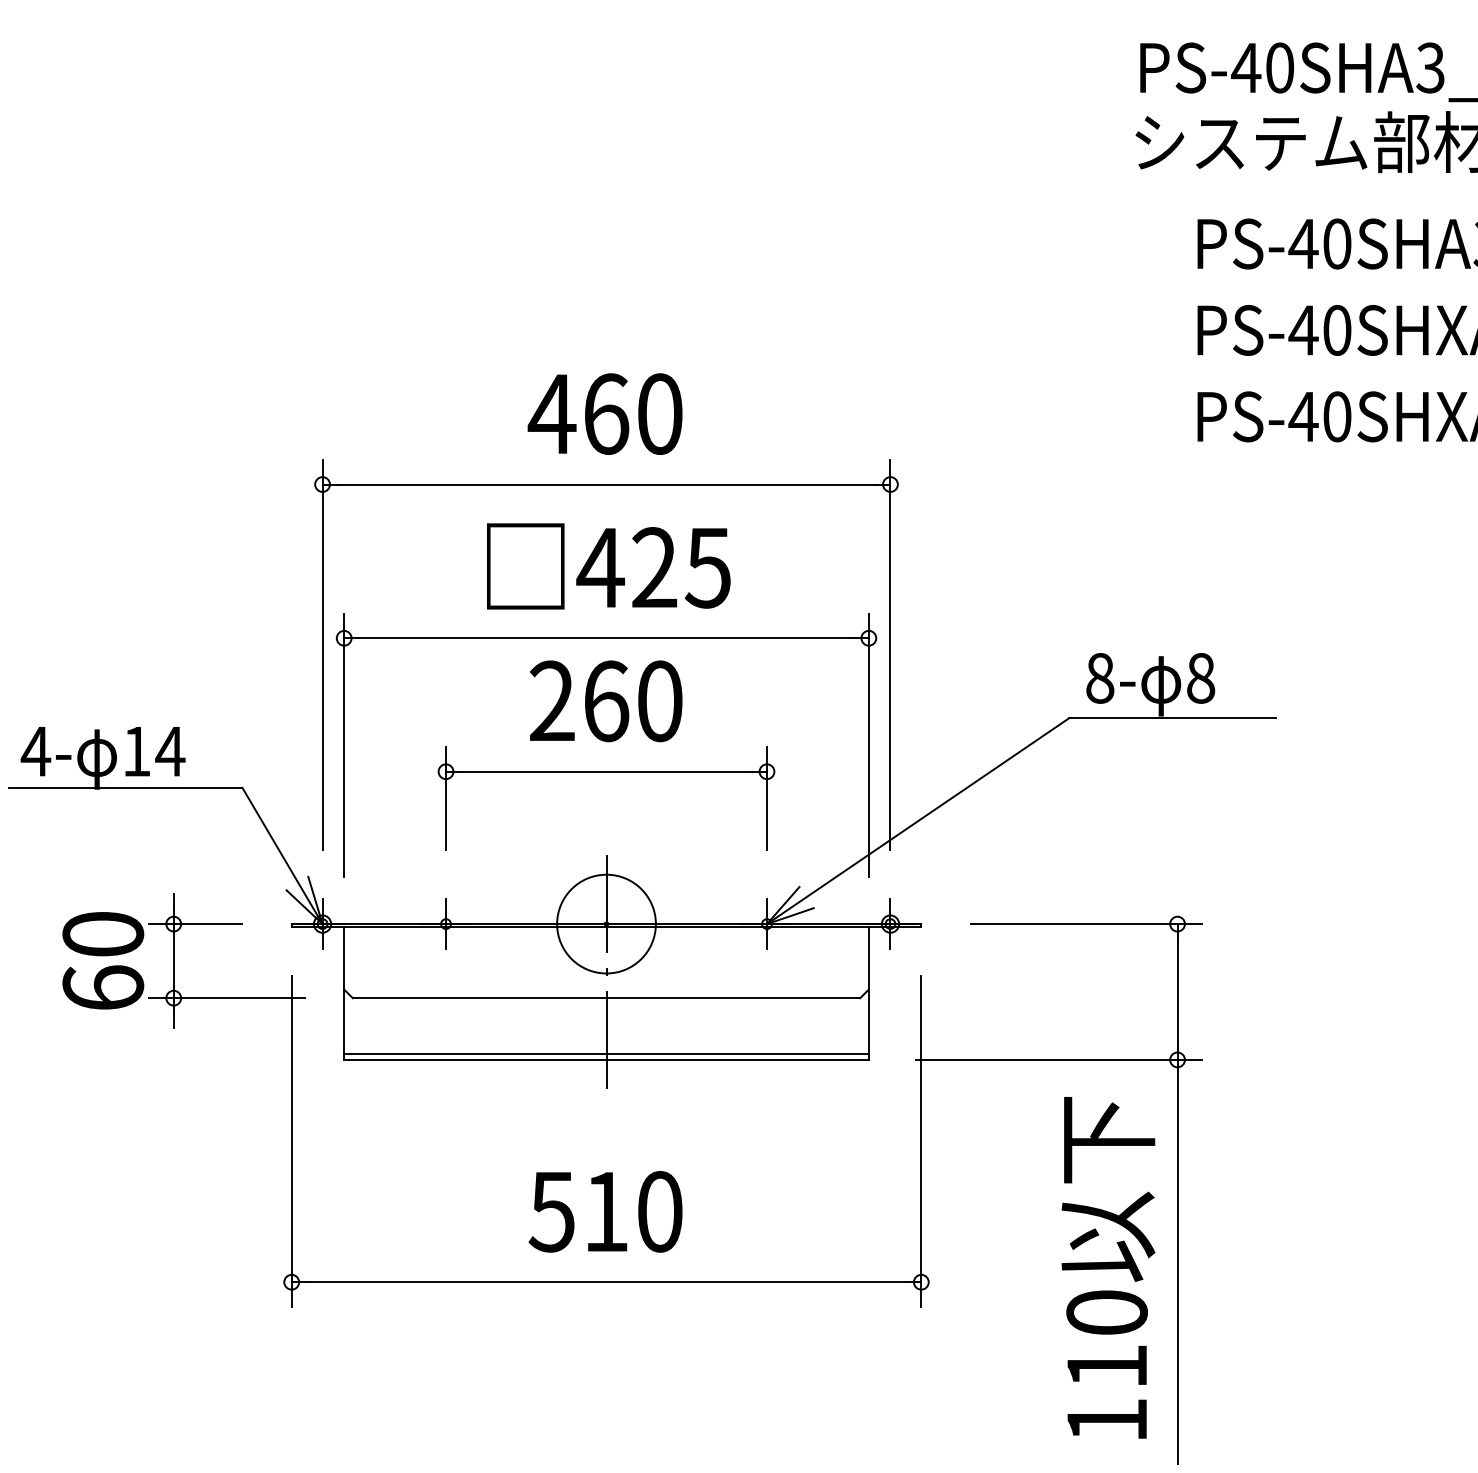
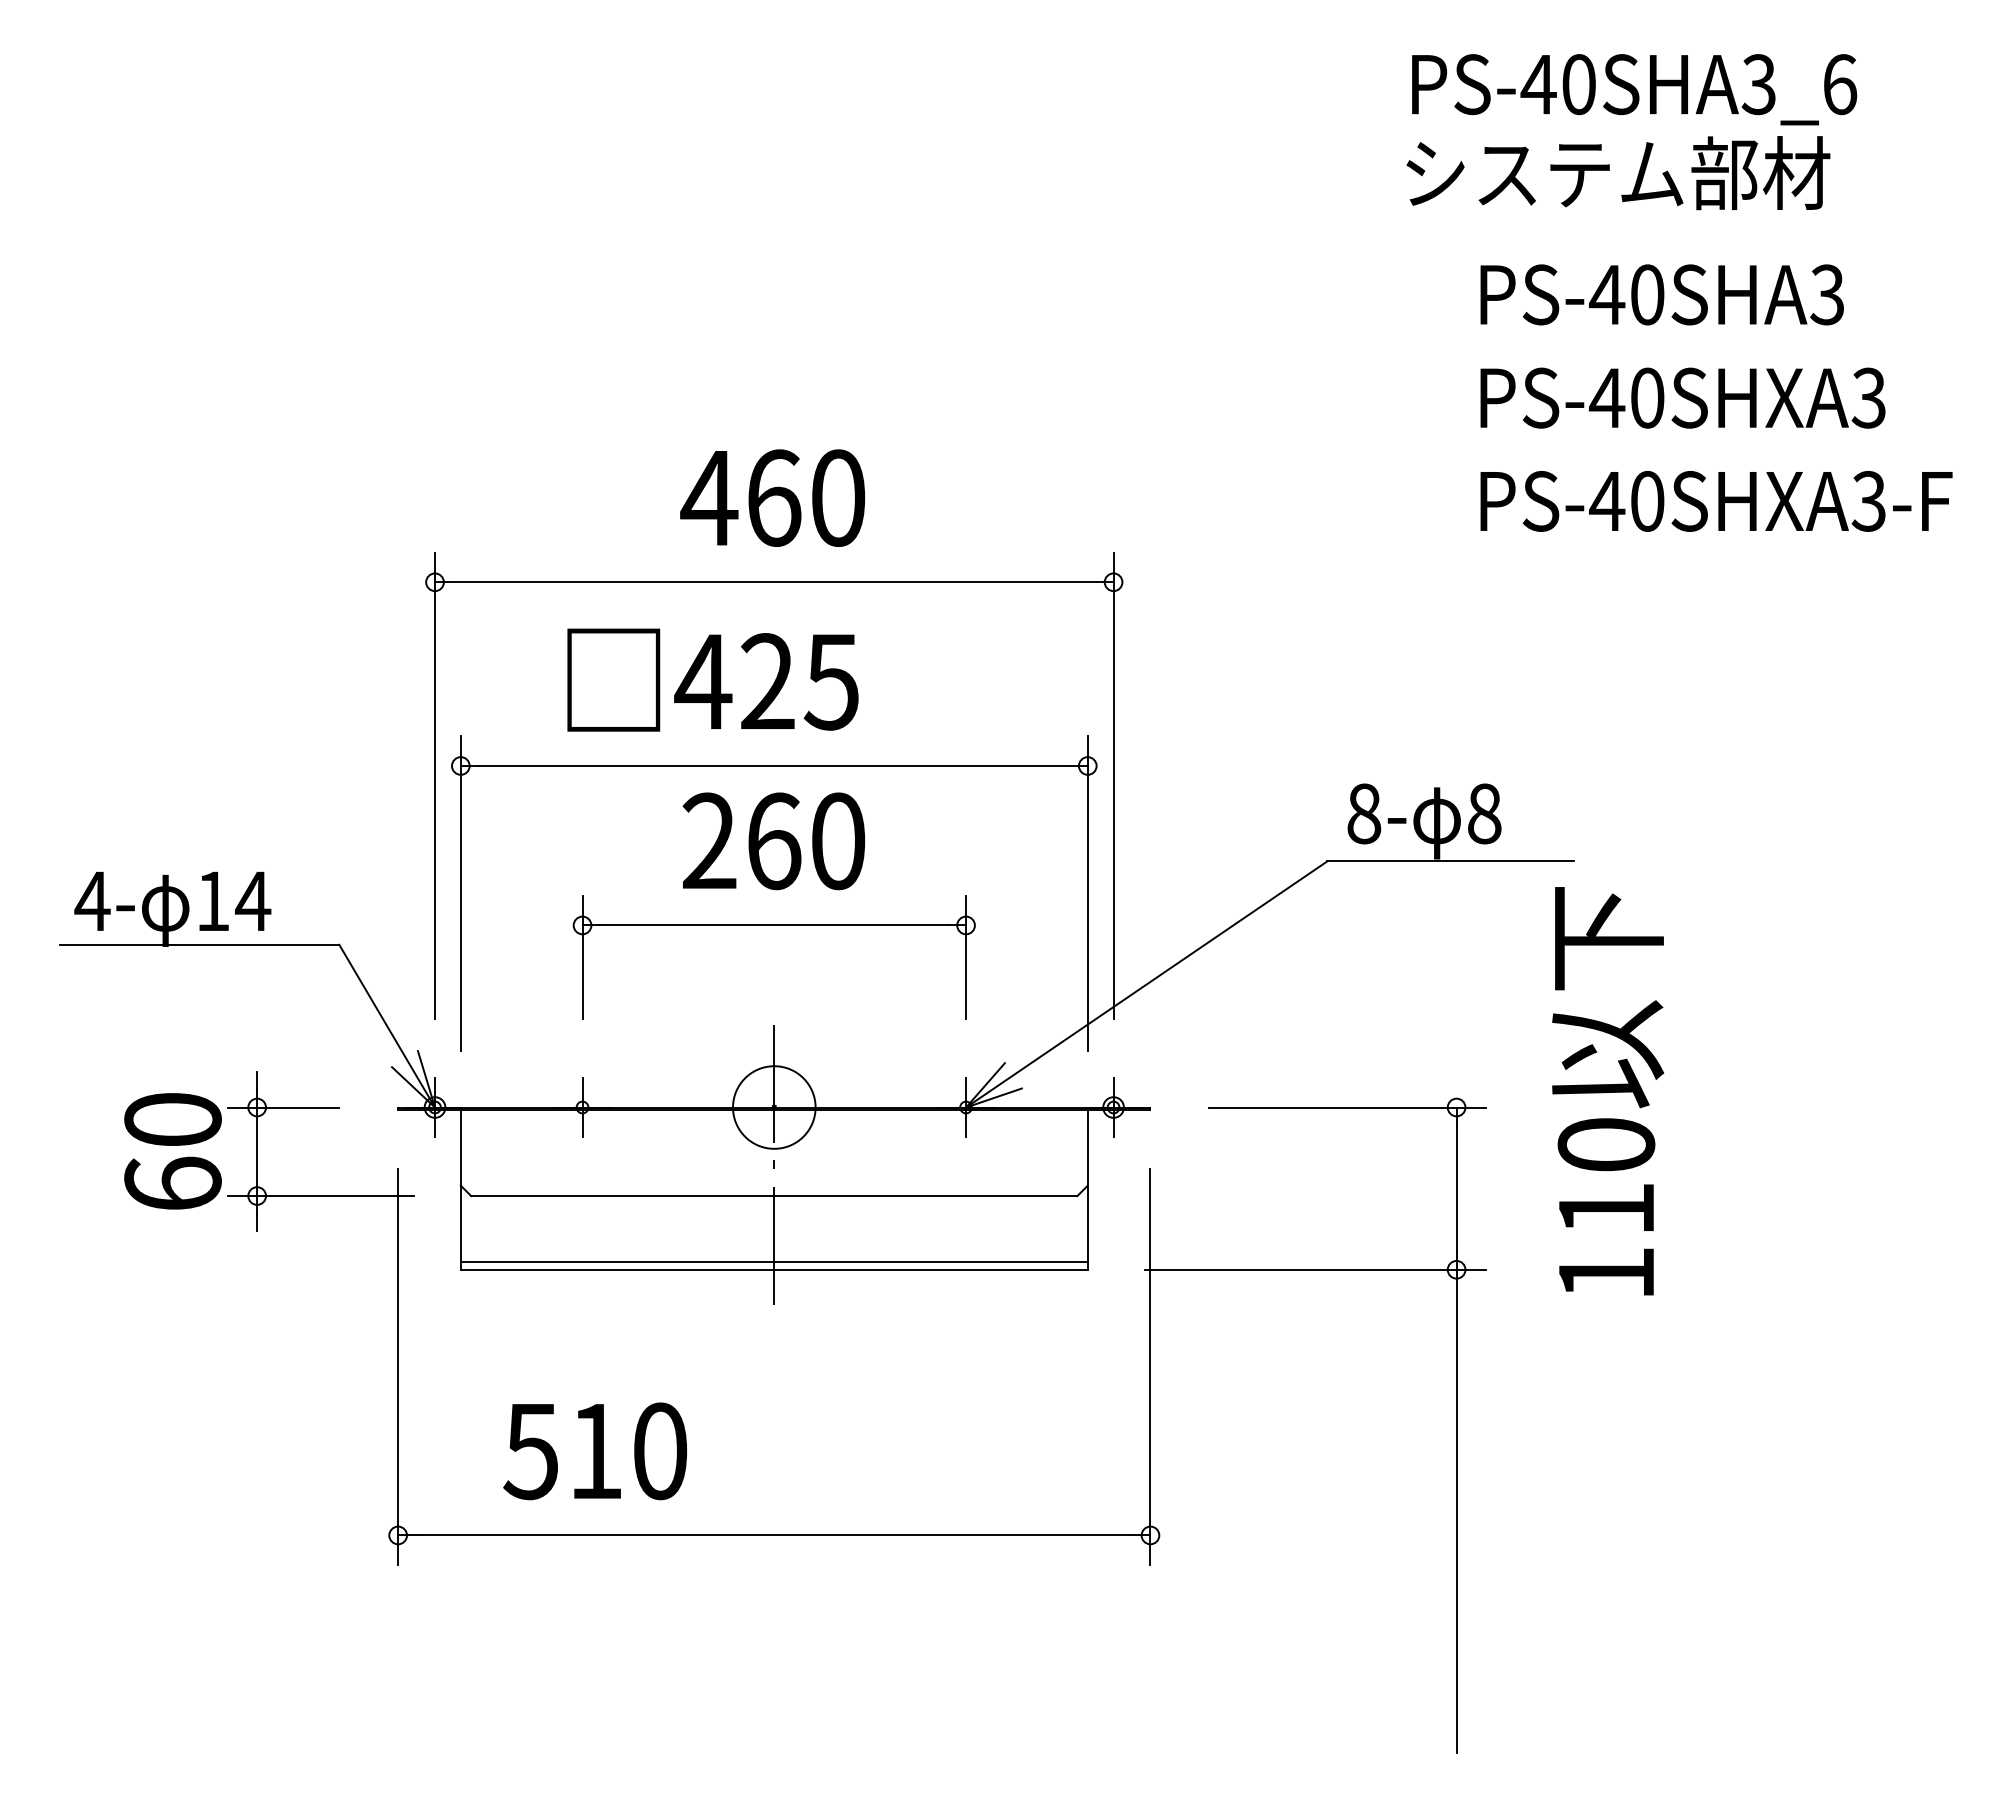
text: (608, 565) -> (712, 679), moved
circle: (606, 924) -> (774, 1107), size x0.7
text: (605, 1211) -> (595, 1451), moved
text: (1108, 1268) -> (1608, 1091), moved

